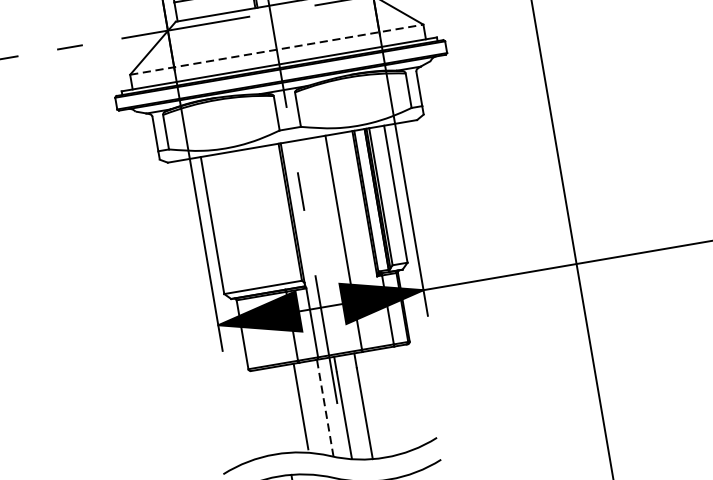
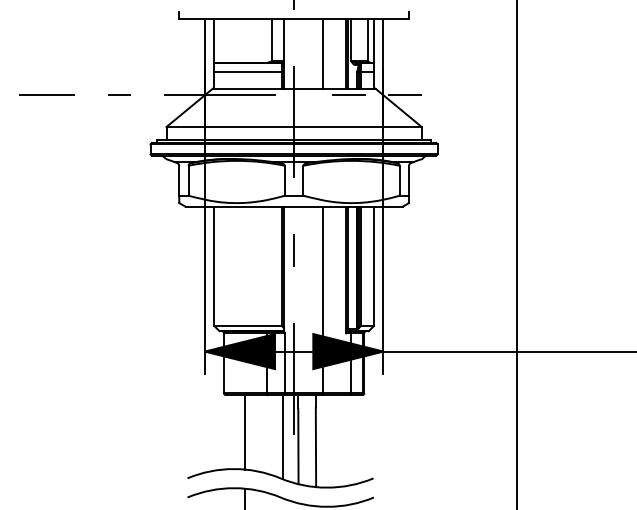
line: (277, 50) -> (294, 127), dashed -> solid
line: (301, 406) -> (245, 432), moved
line: (325, 407) -> (283, 436), dashed -> solid

